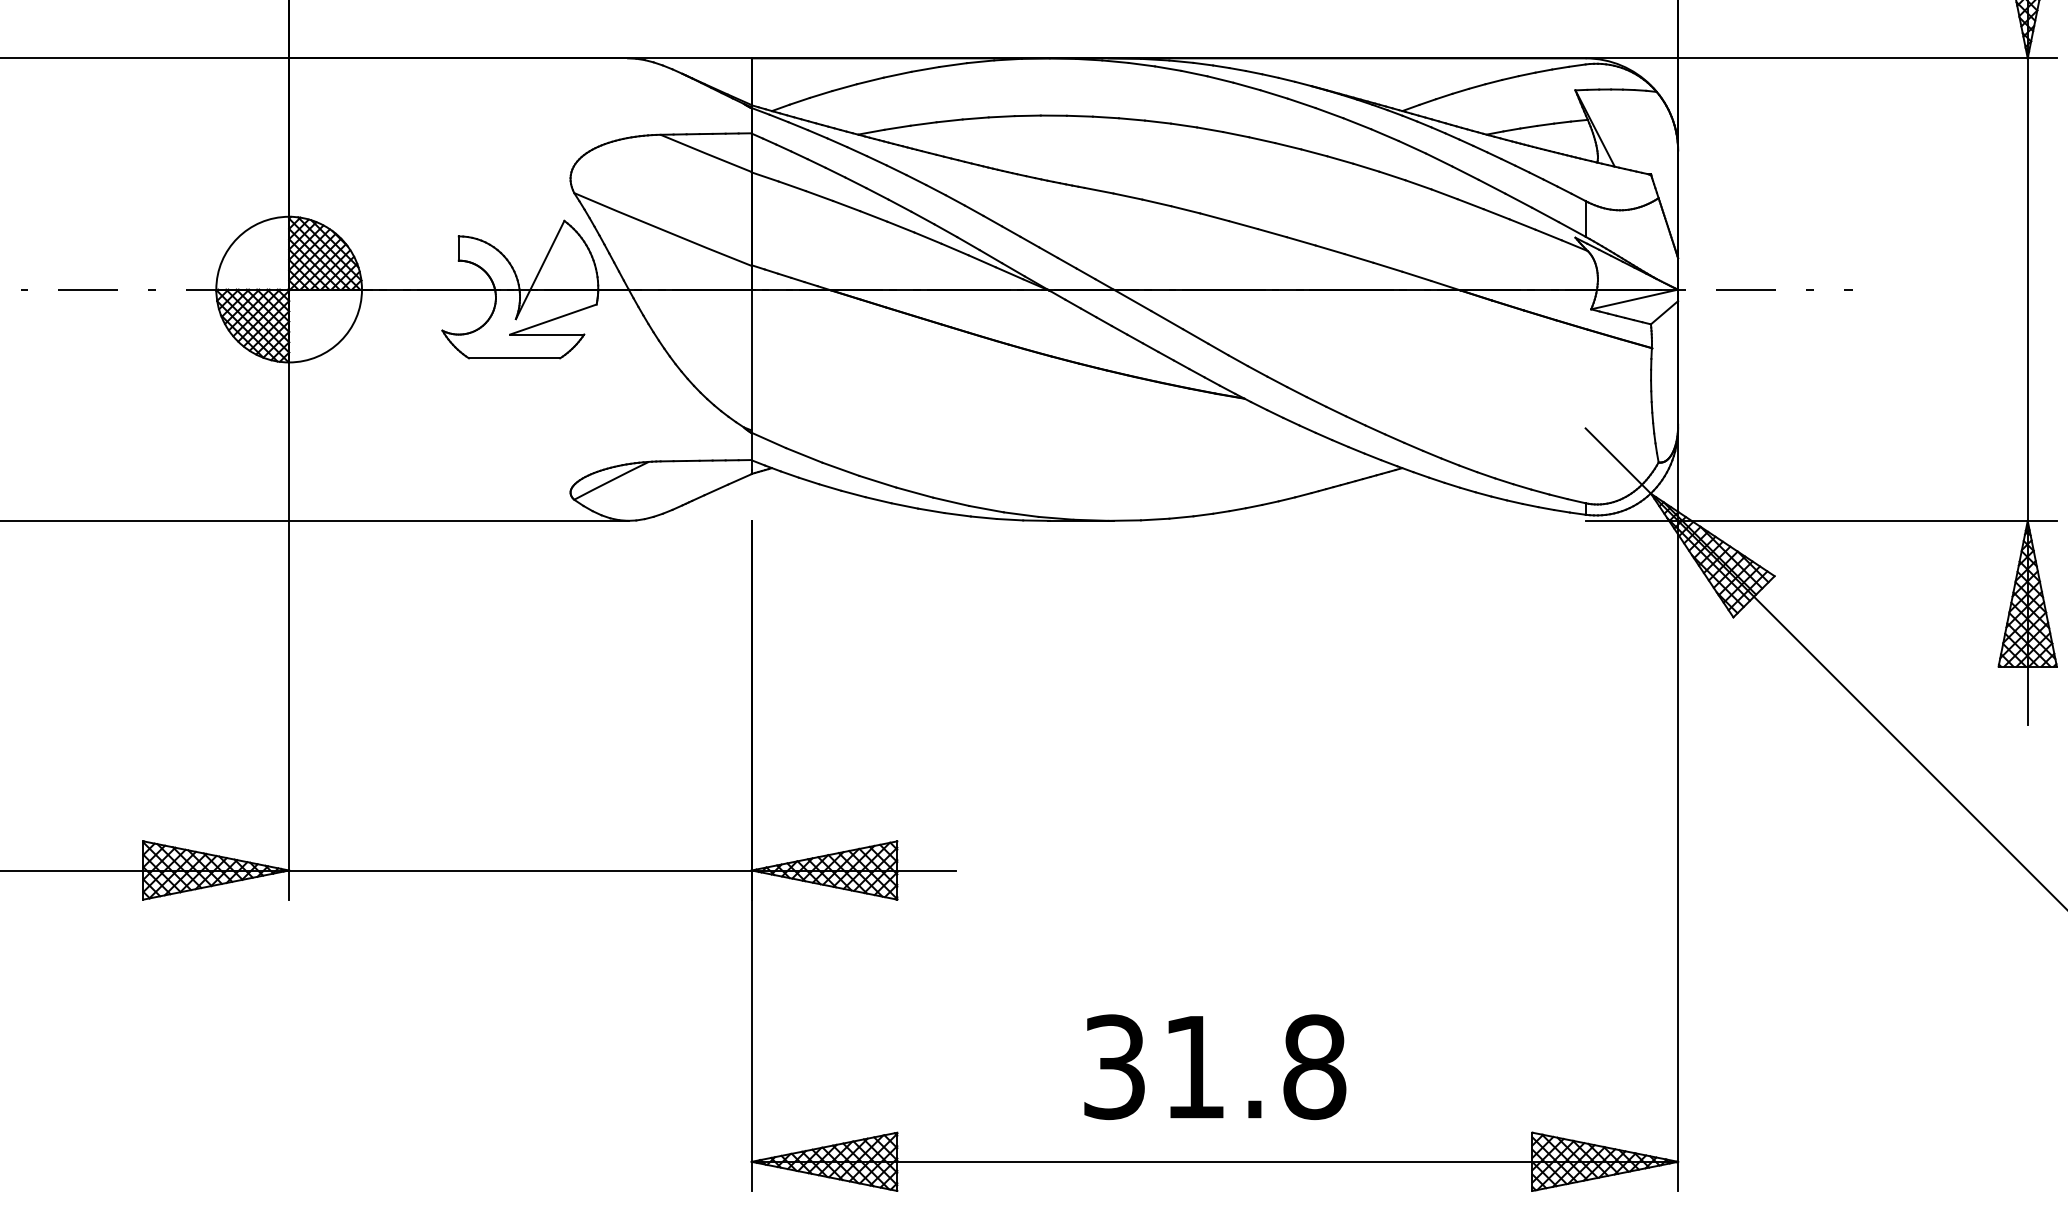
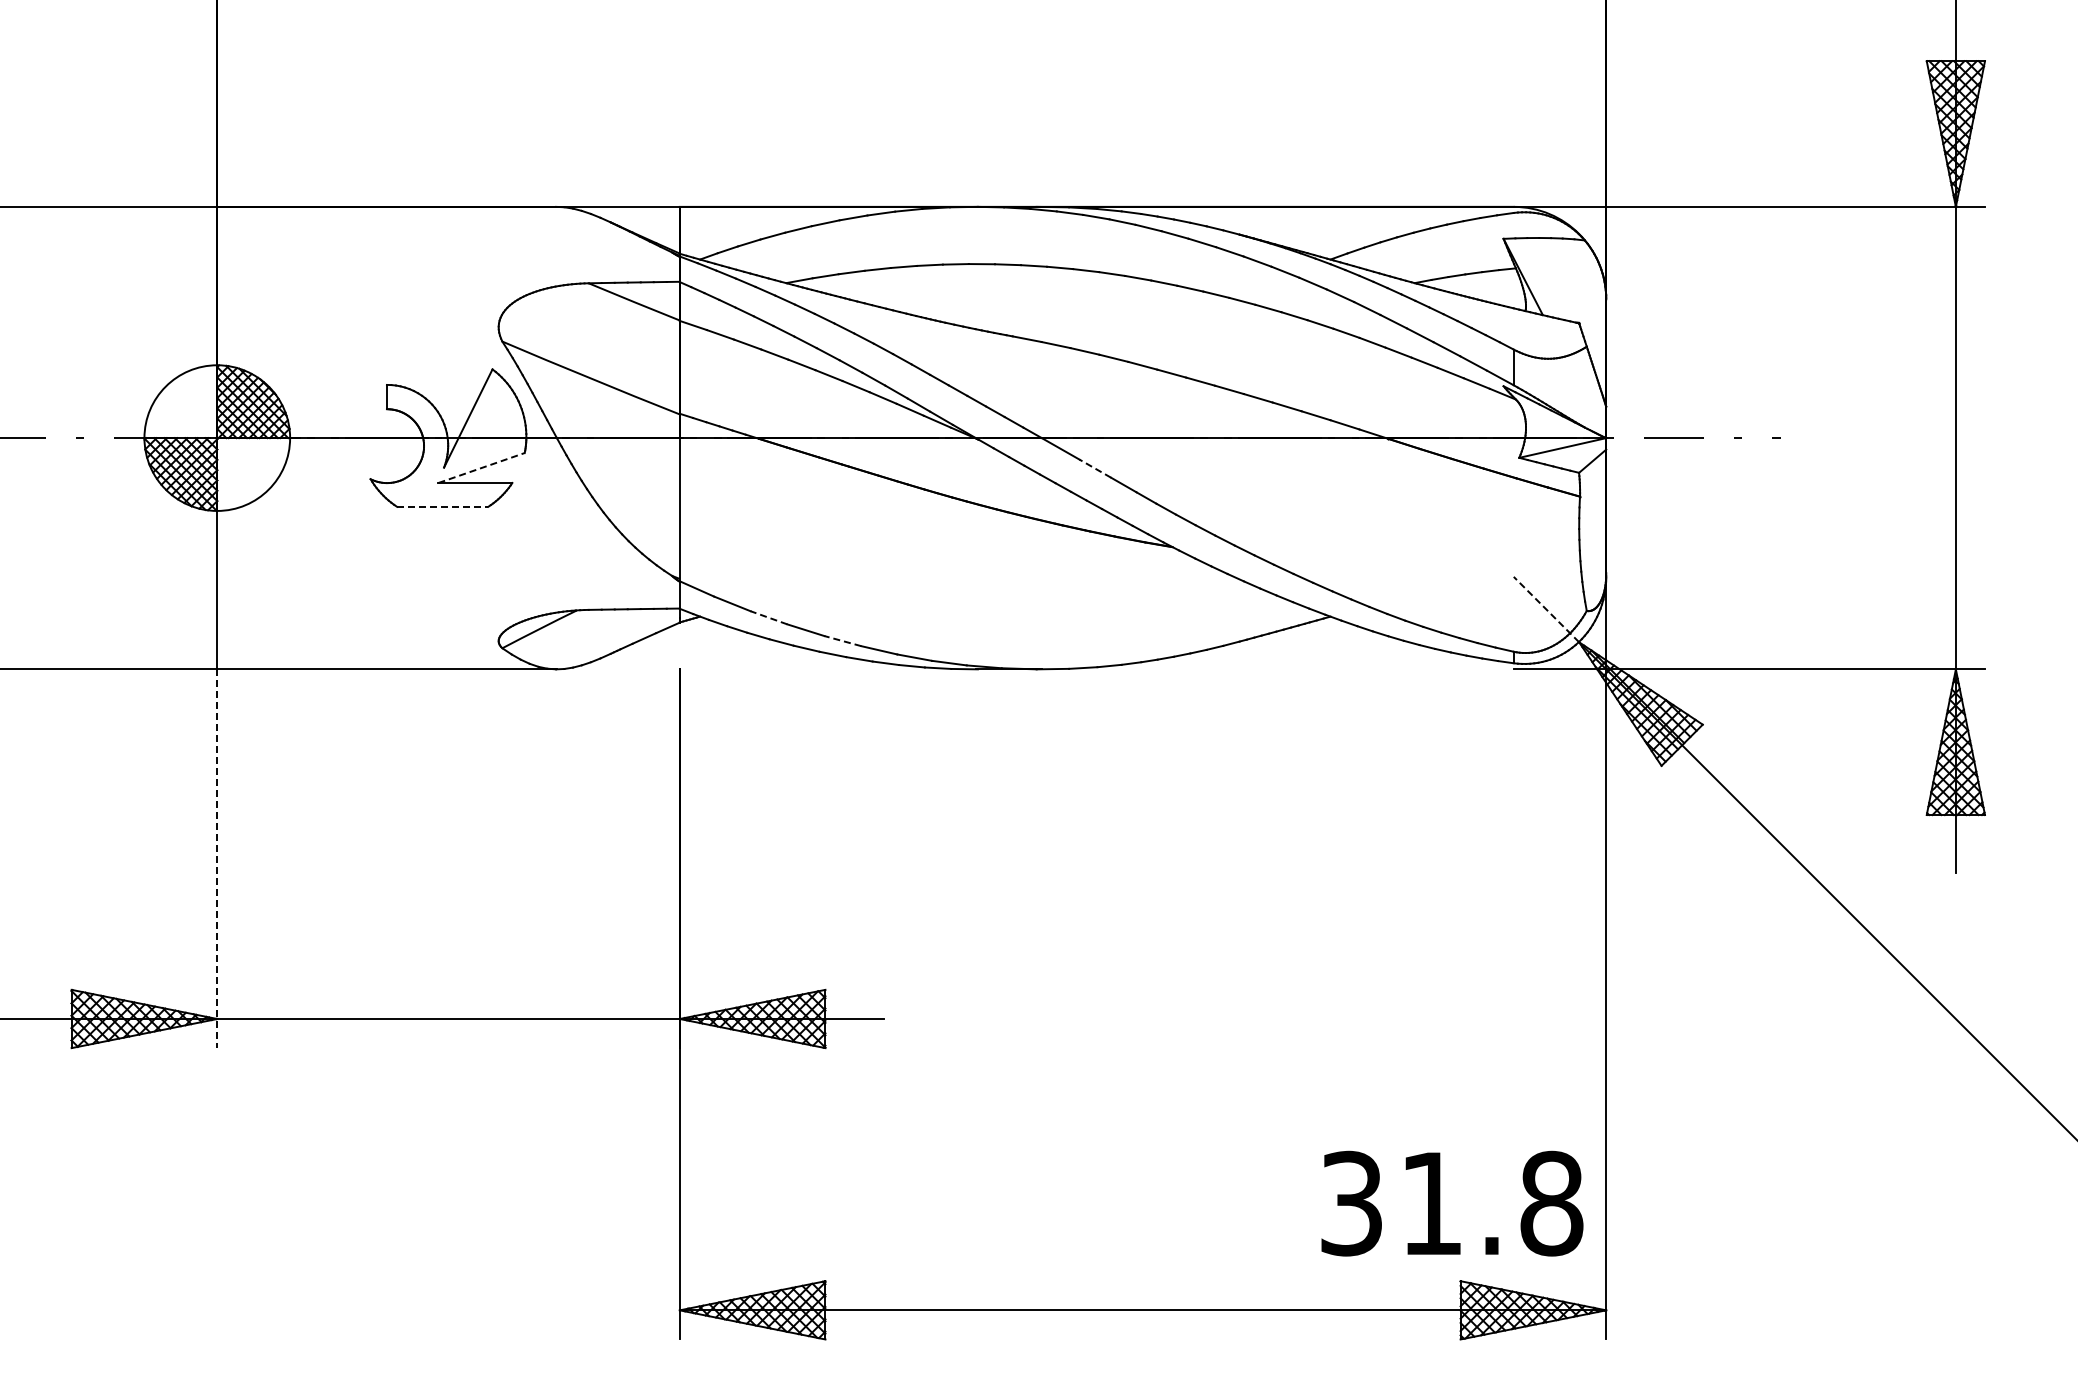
line: (553, 320) -> (481, 468), solid -> dashed
line: (1166, 320) -> (1094, 468), solid -> dashed
line: (514, 358) -> (442, 506), solid -> dashed
line: (1618, 461) -> (1546, 609), solid -> dashed
line: (841, 469) -> (769, 617), solid -> dashed
line: (914, 492) -> (842, 640), solid -> dashed
line: (289, 711) -> (217, 859), solid -> dashed
text: (1215, 1067) -> (1452, 1203), moved

